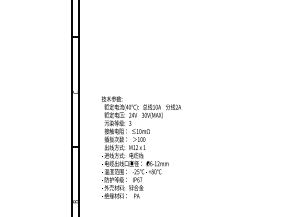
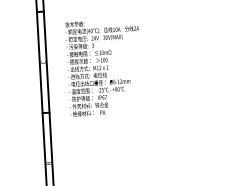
text: (140, 147) -> (103, 67), moved

